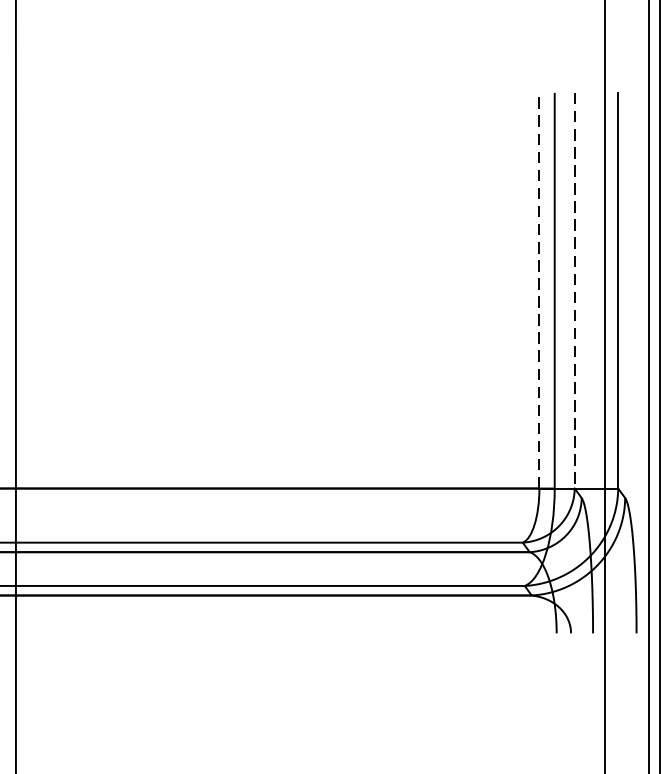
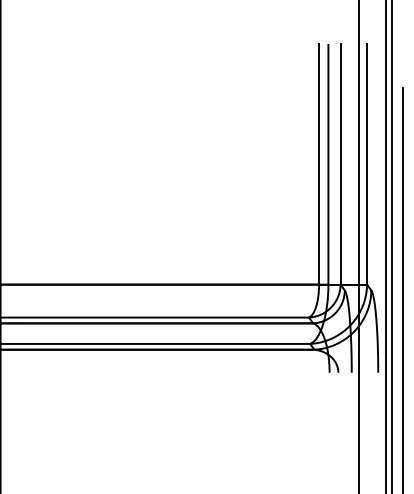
line: (540, 289) -> (319, 163), dashed -> solid
line: (574, 291) -> (340, 164), dashed -> solid

